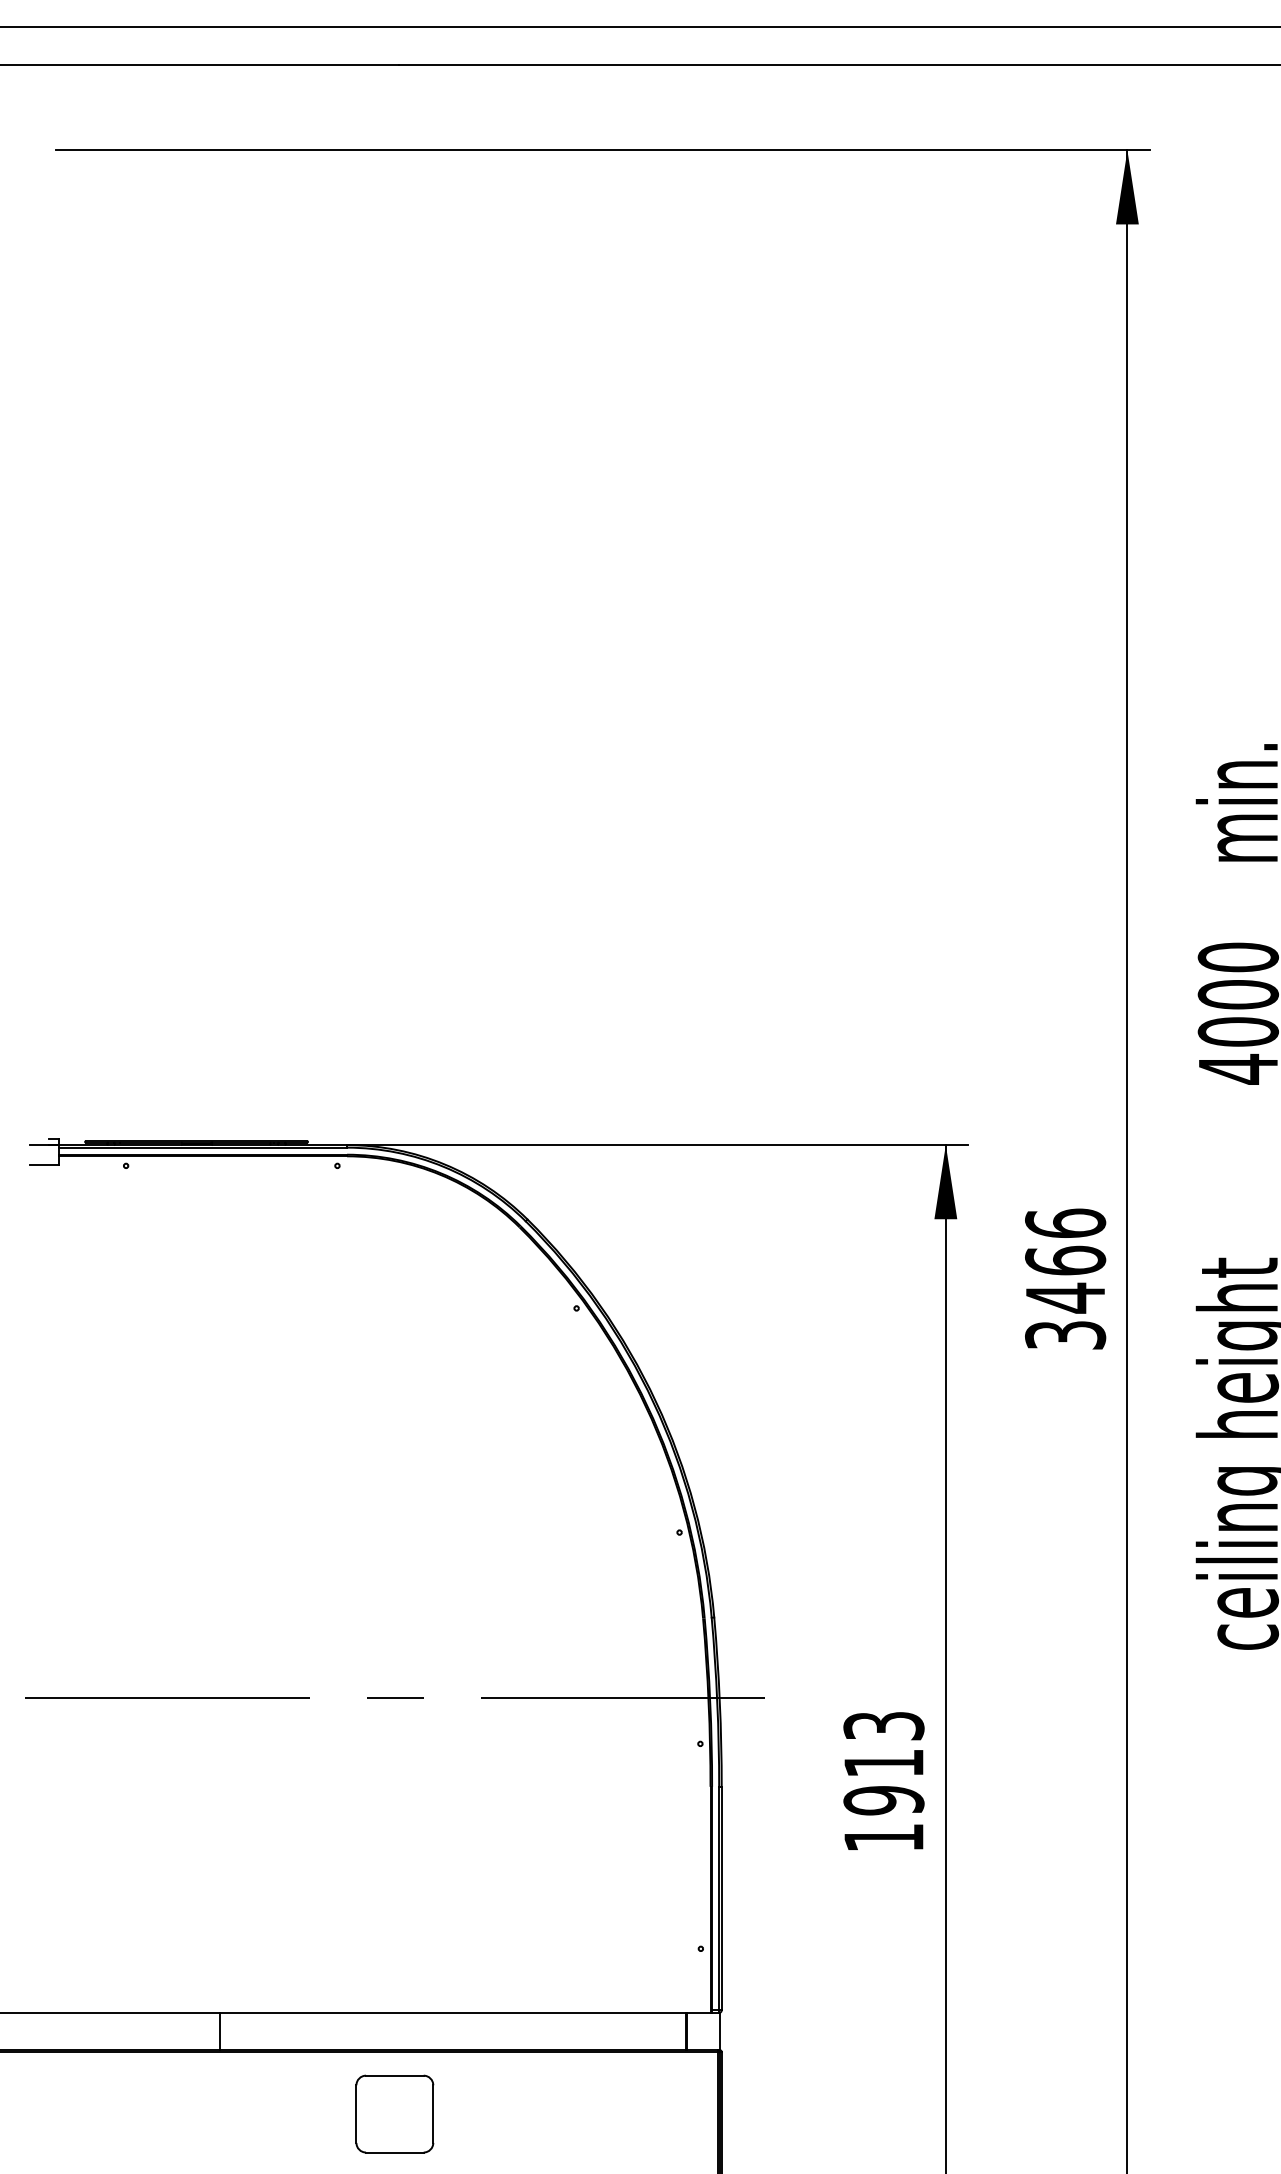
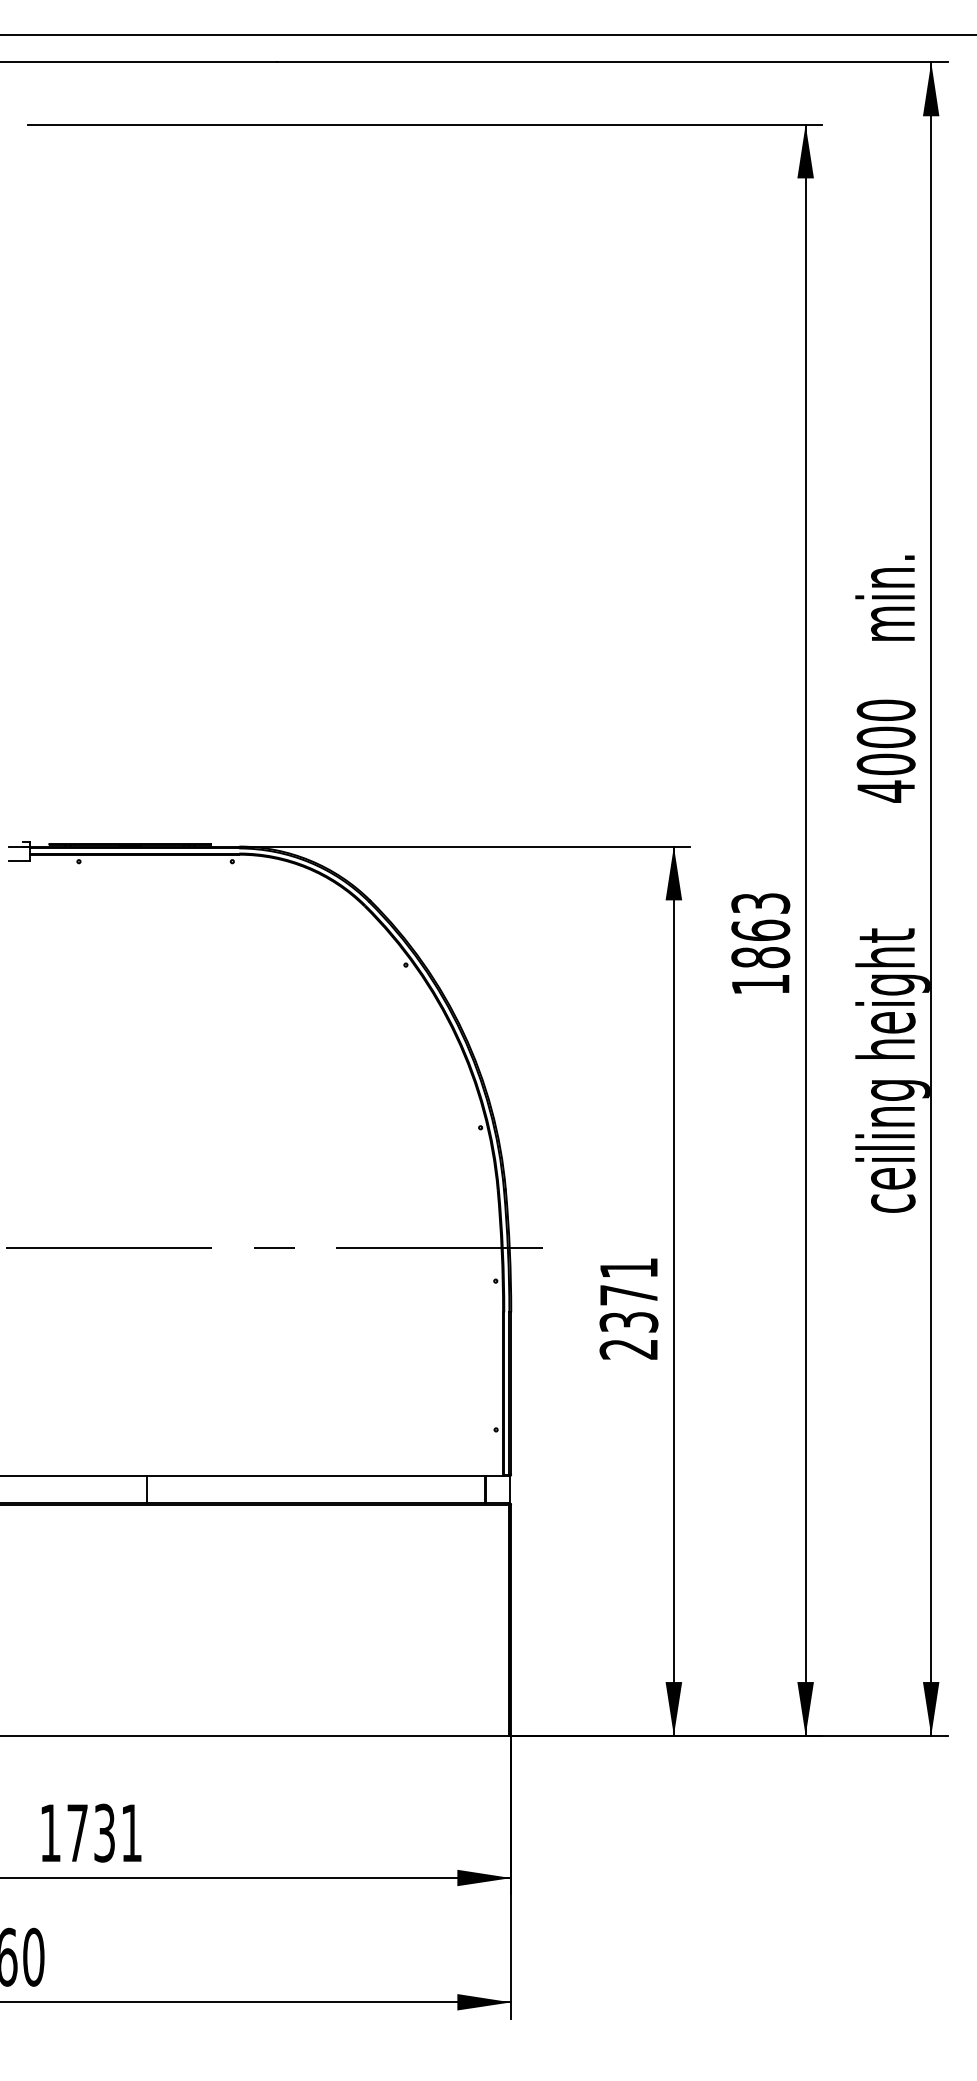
text: (1065, 1278) -> (760, 943), 3466 -> 1863
text: (883, 1781) -> (628, 1308), 1913 -> 2371
part: (394, 2113) -> (273, 1549), removed

